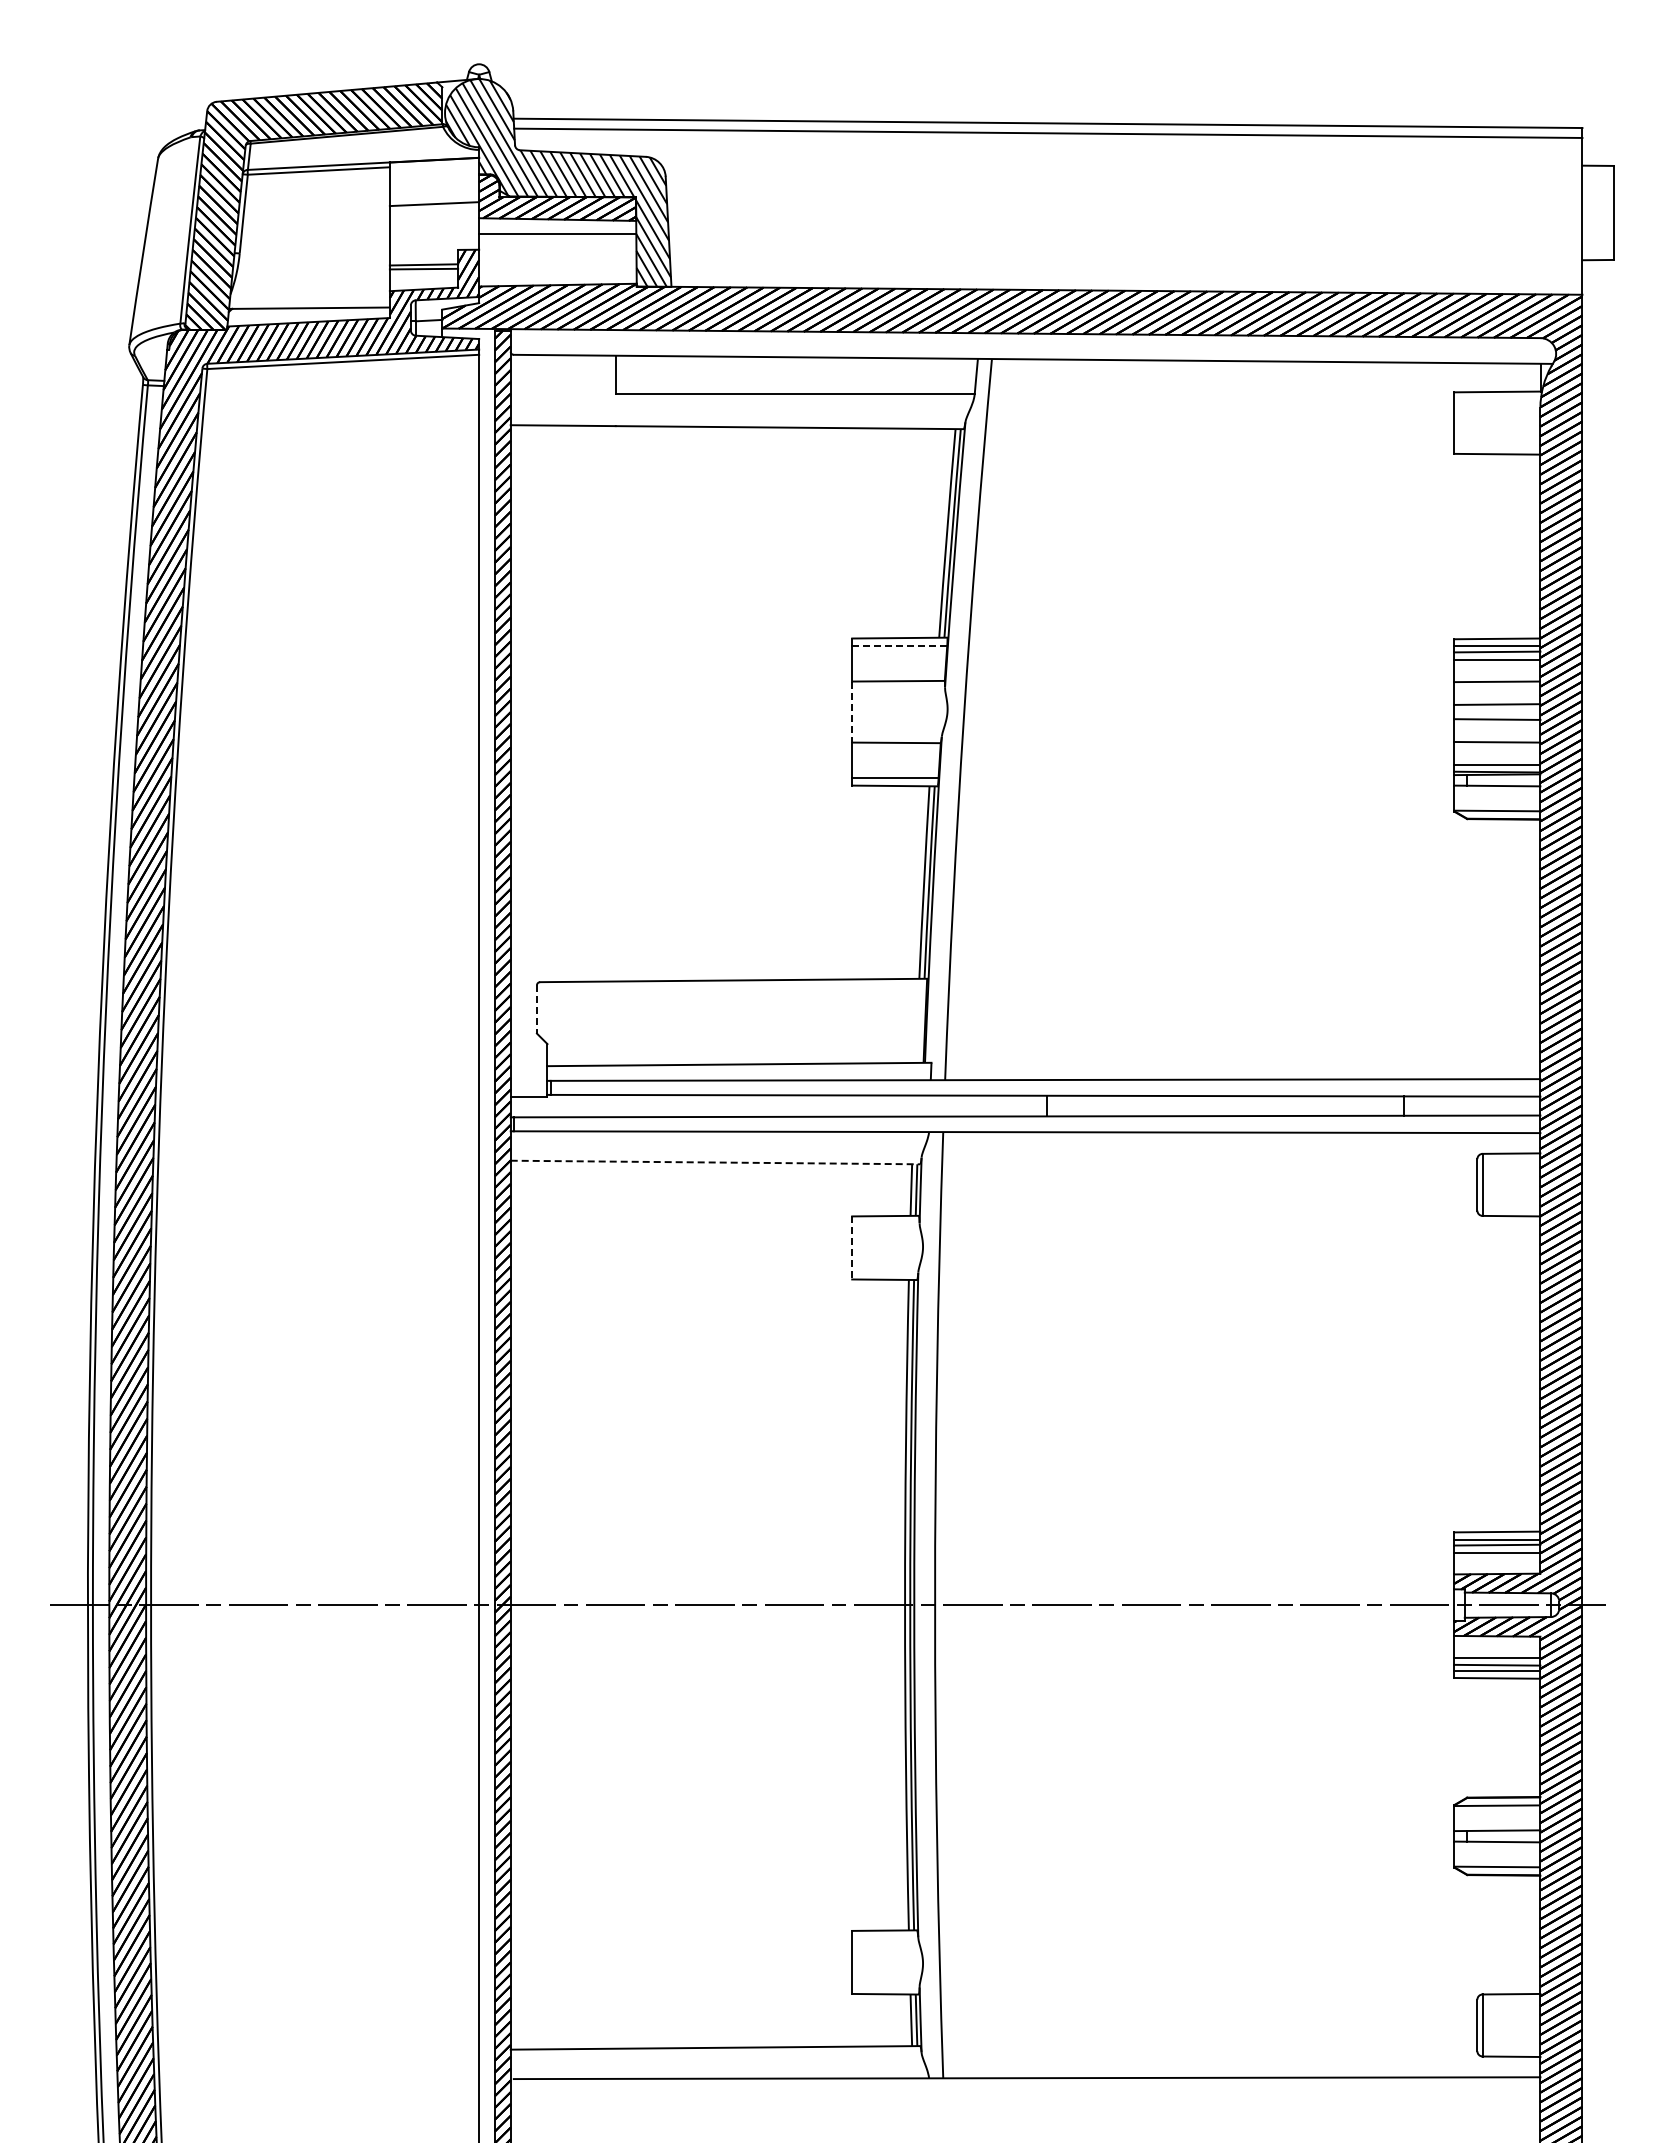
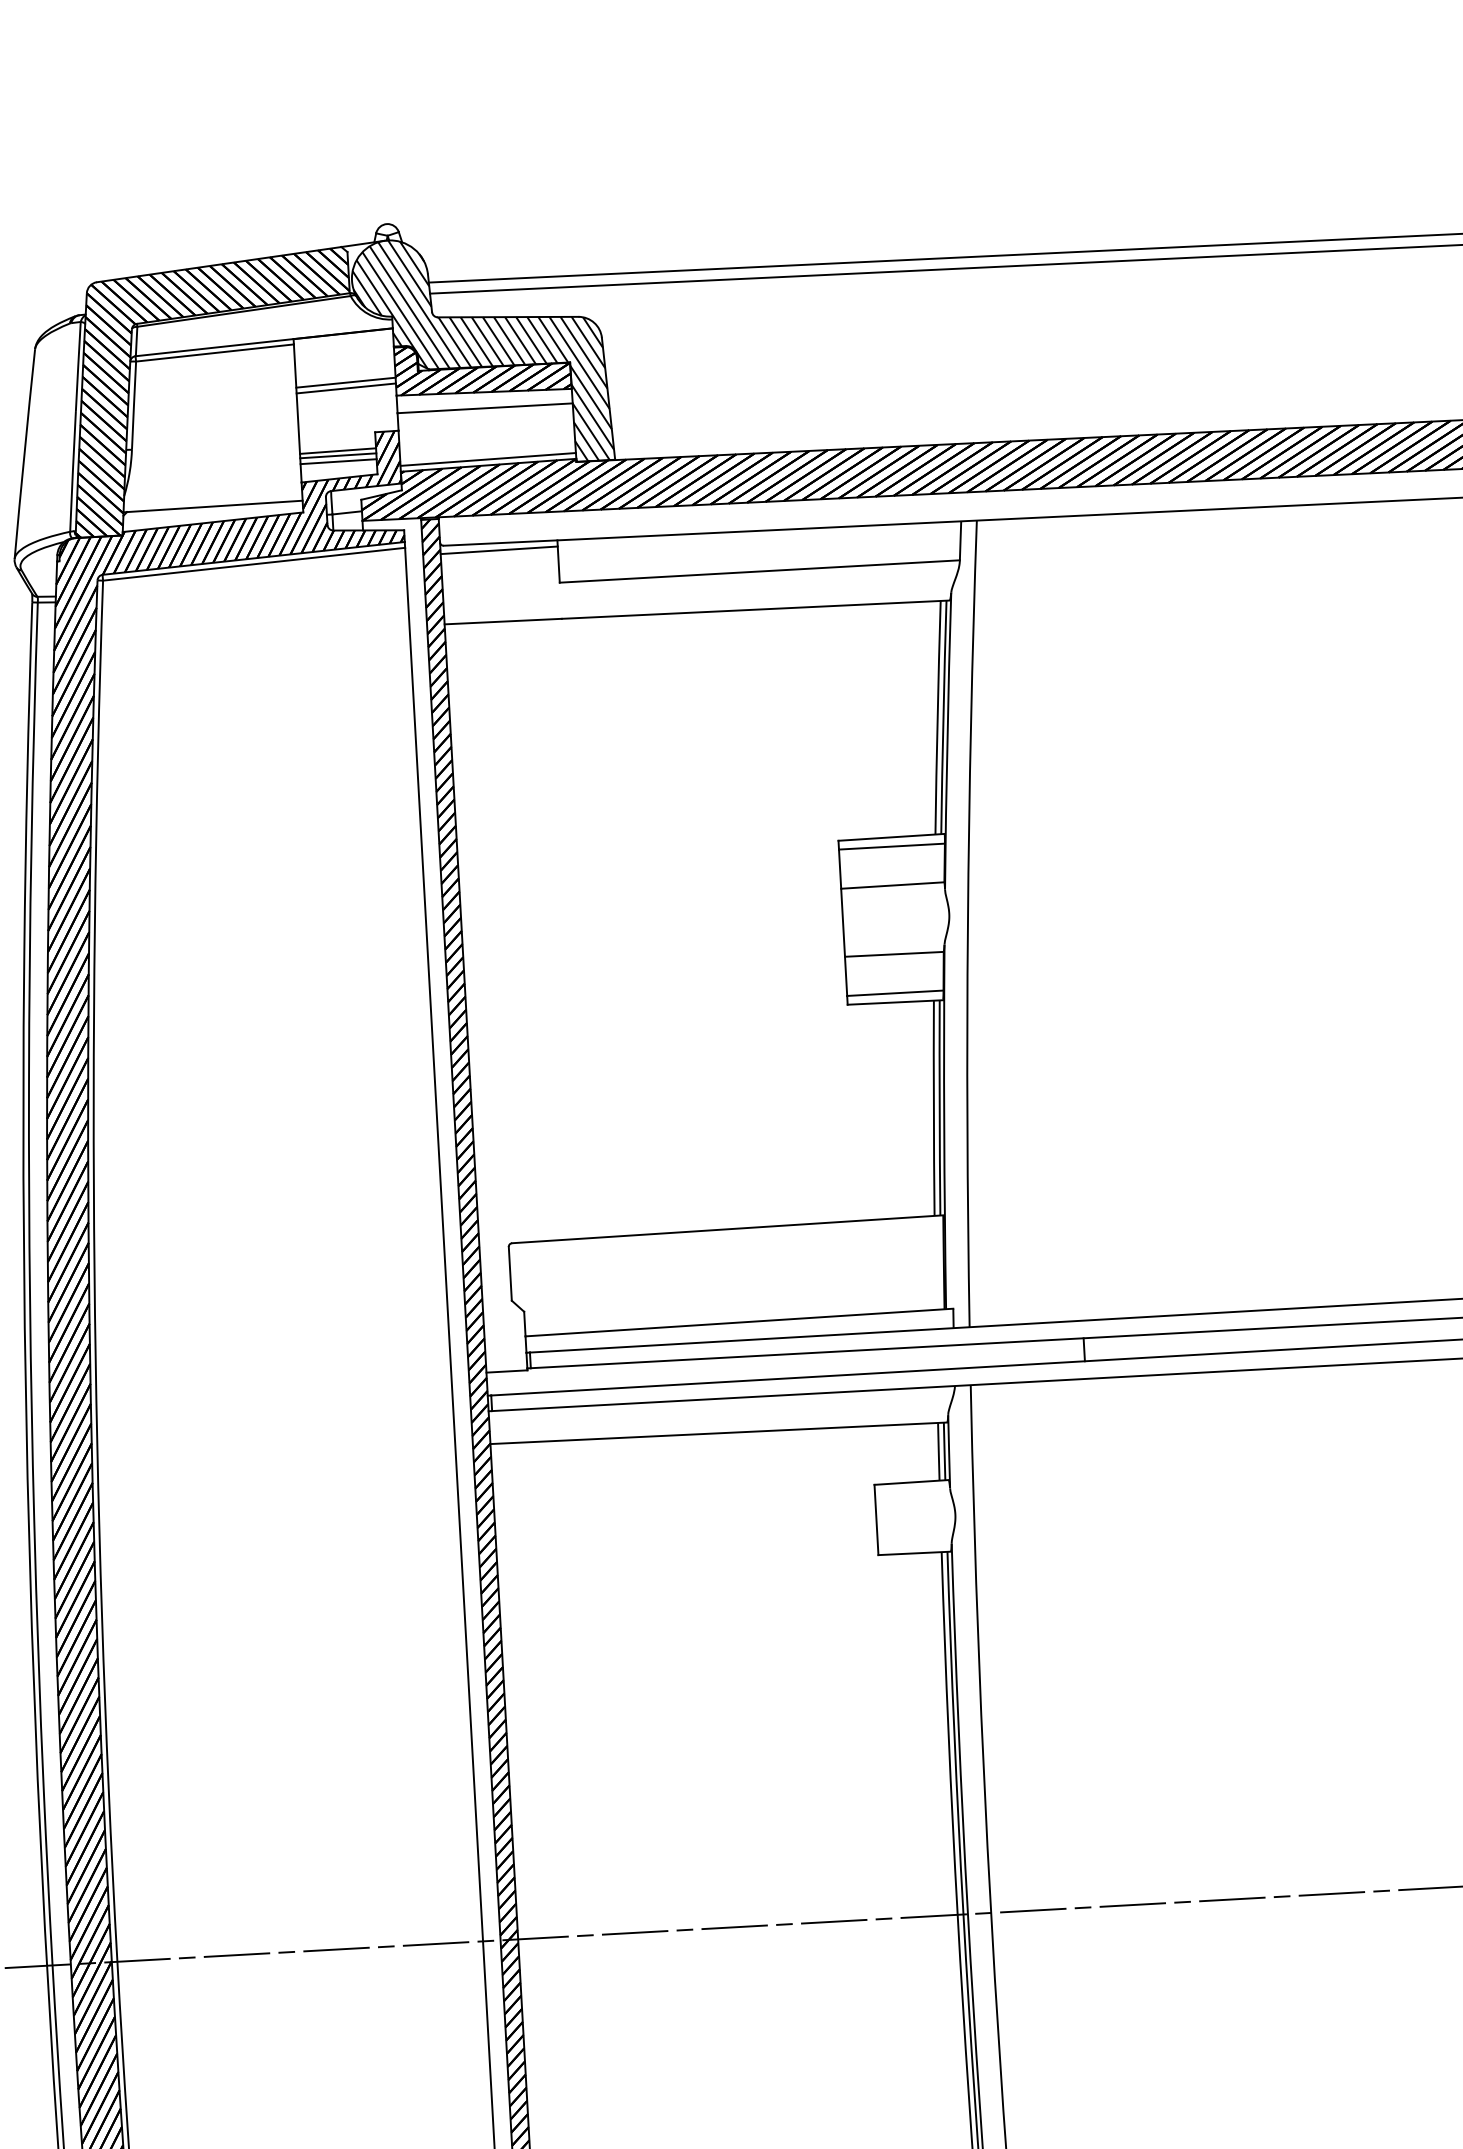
line: (434, 209) -> (346, 388), added
line: (423, 274) -> (338, 461), added
line: (557, 279) -> (487, 459), added
line: (562, 361) -> (498, 550), added
line: (899, 646) -> (891, 846), dashed -> solid
line: (852, 712) -> (843, 923), dashed -> solid
line: (536, 1009) -> (509, 1273), dashed -> solid
line: (715, 1162) -> (718, 1433), dashed -> solid
line: (852, 1247) -> (876, 1519), dashed -> solid

